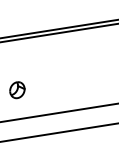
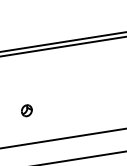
part: (17, 90) -> (26, 110), size x0.6

